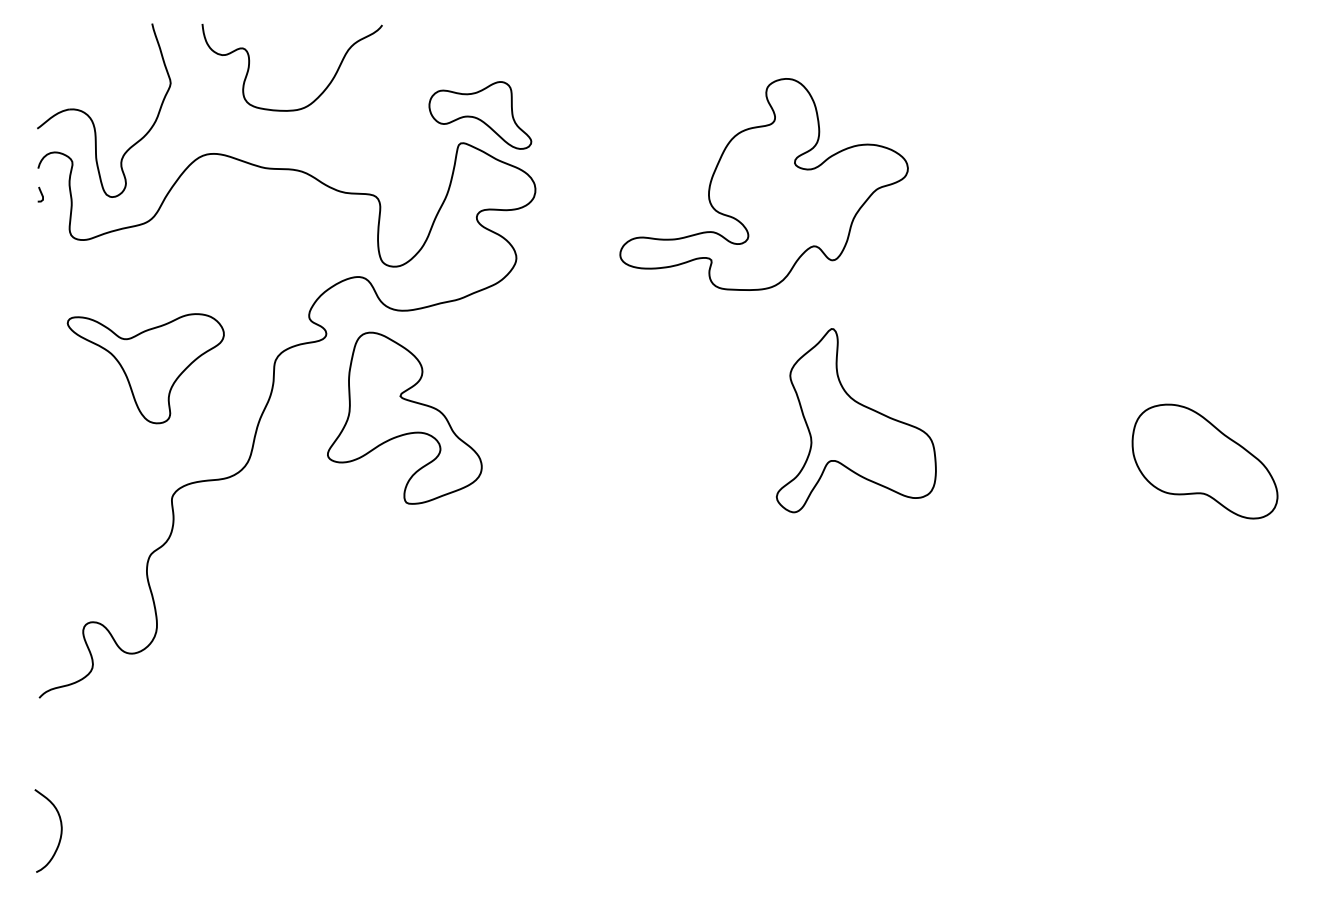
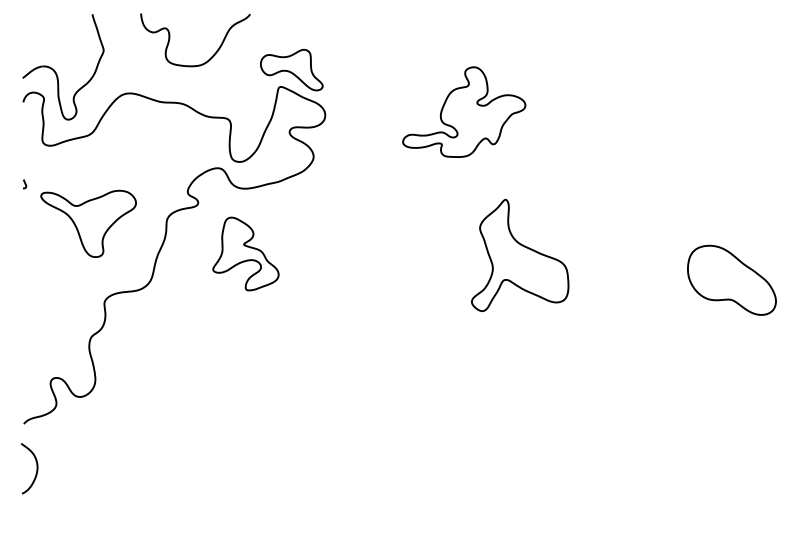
curve: (318, 94) -> (211, 56), moved
part: (764, 185) -> (464, 112), size x0.7
curve: (41, 195) -> (25, 184), moved
part: (404, 417) -> (245, 253), size x0.7
curve: (60, 830) -> (36, 468), moved

